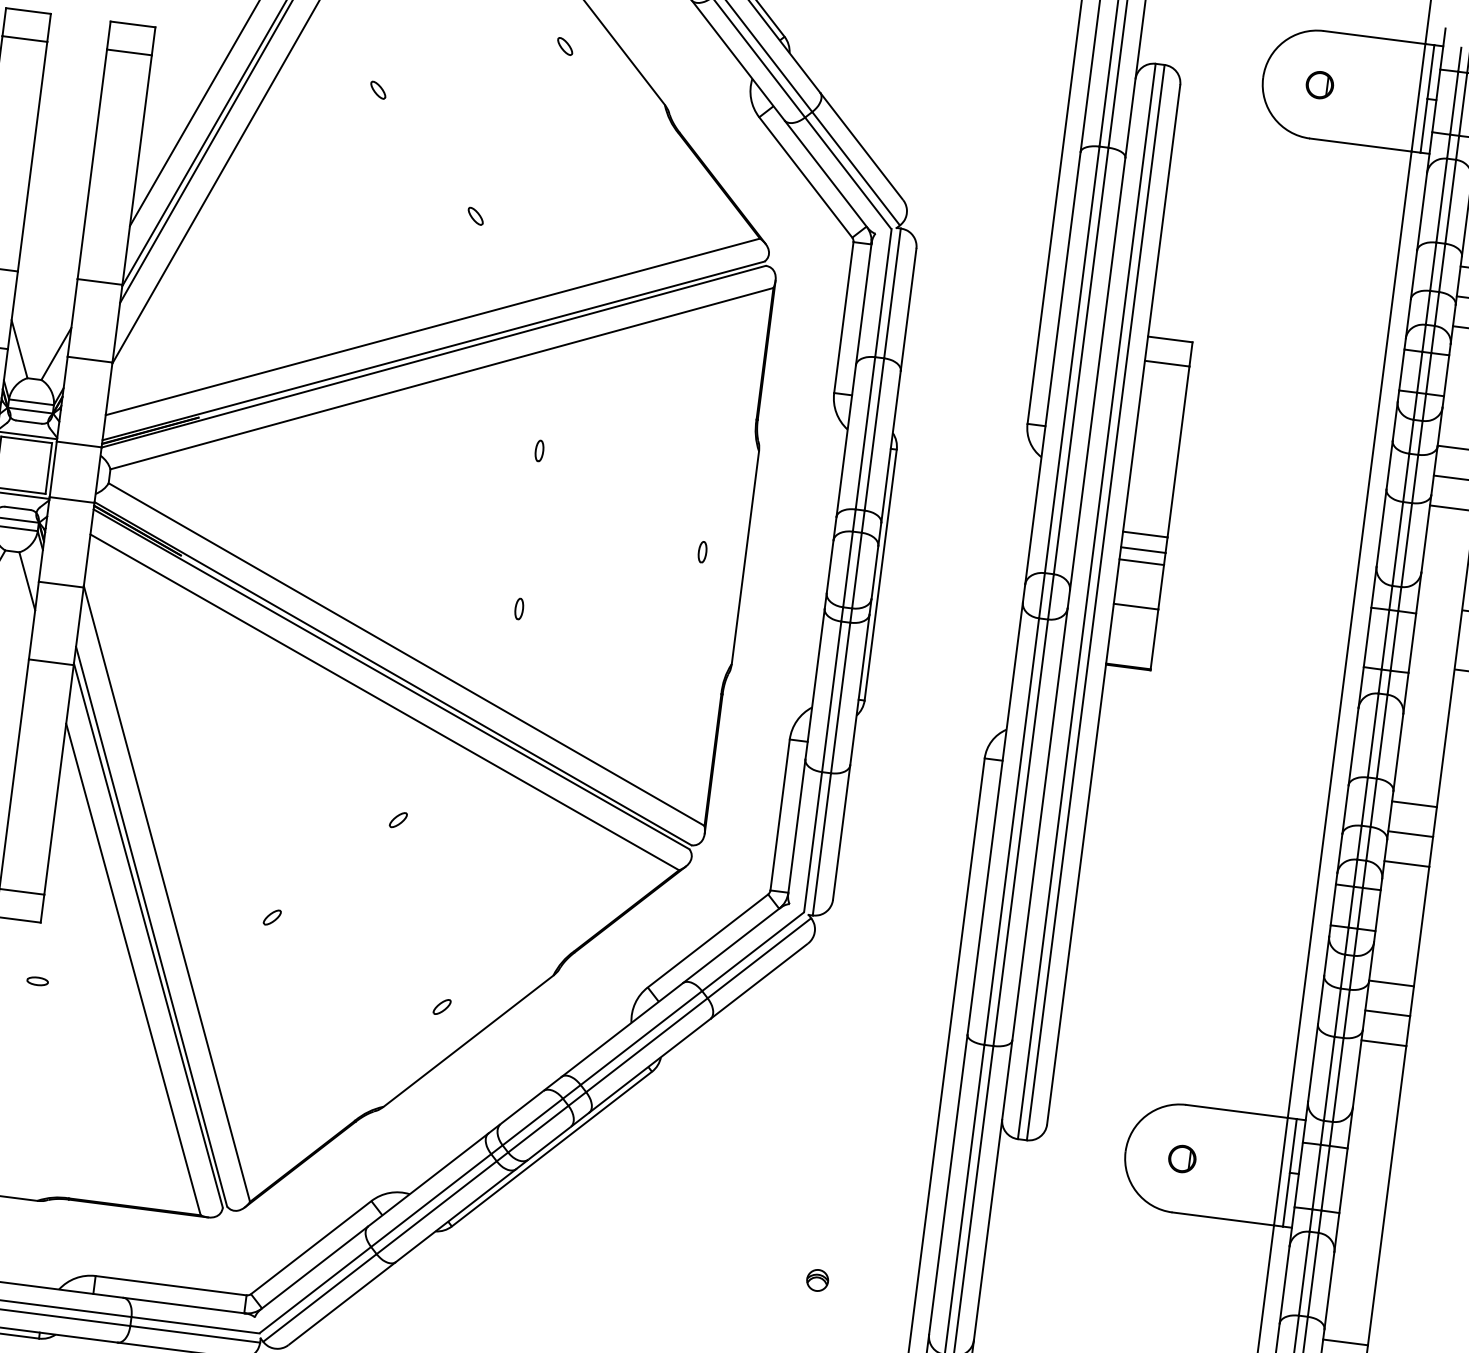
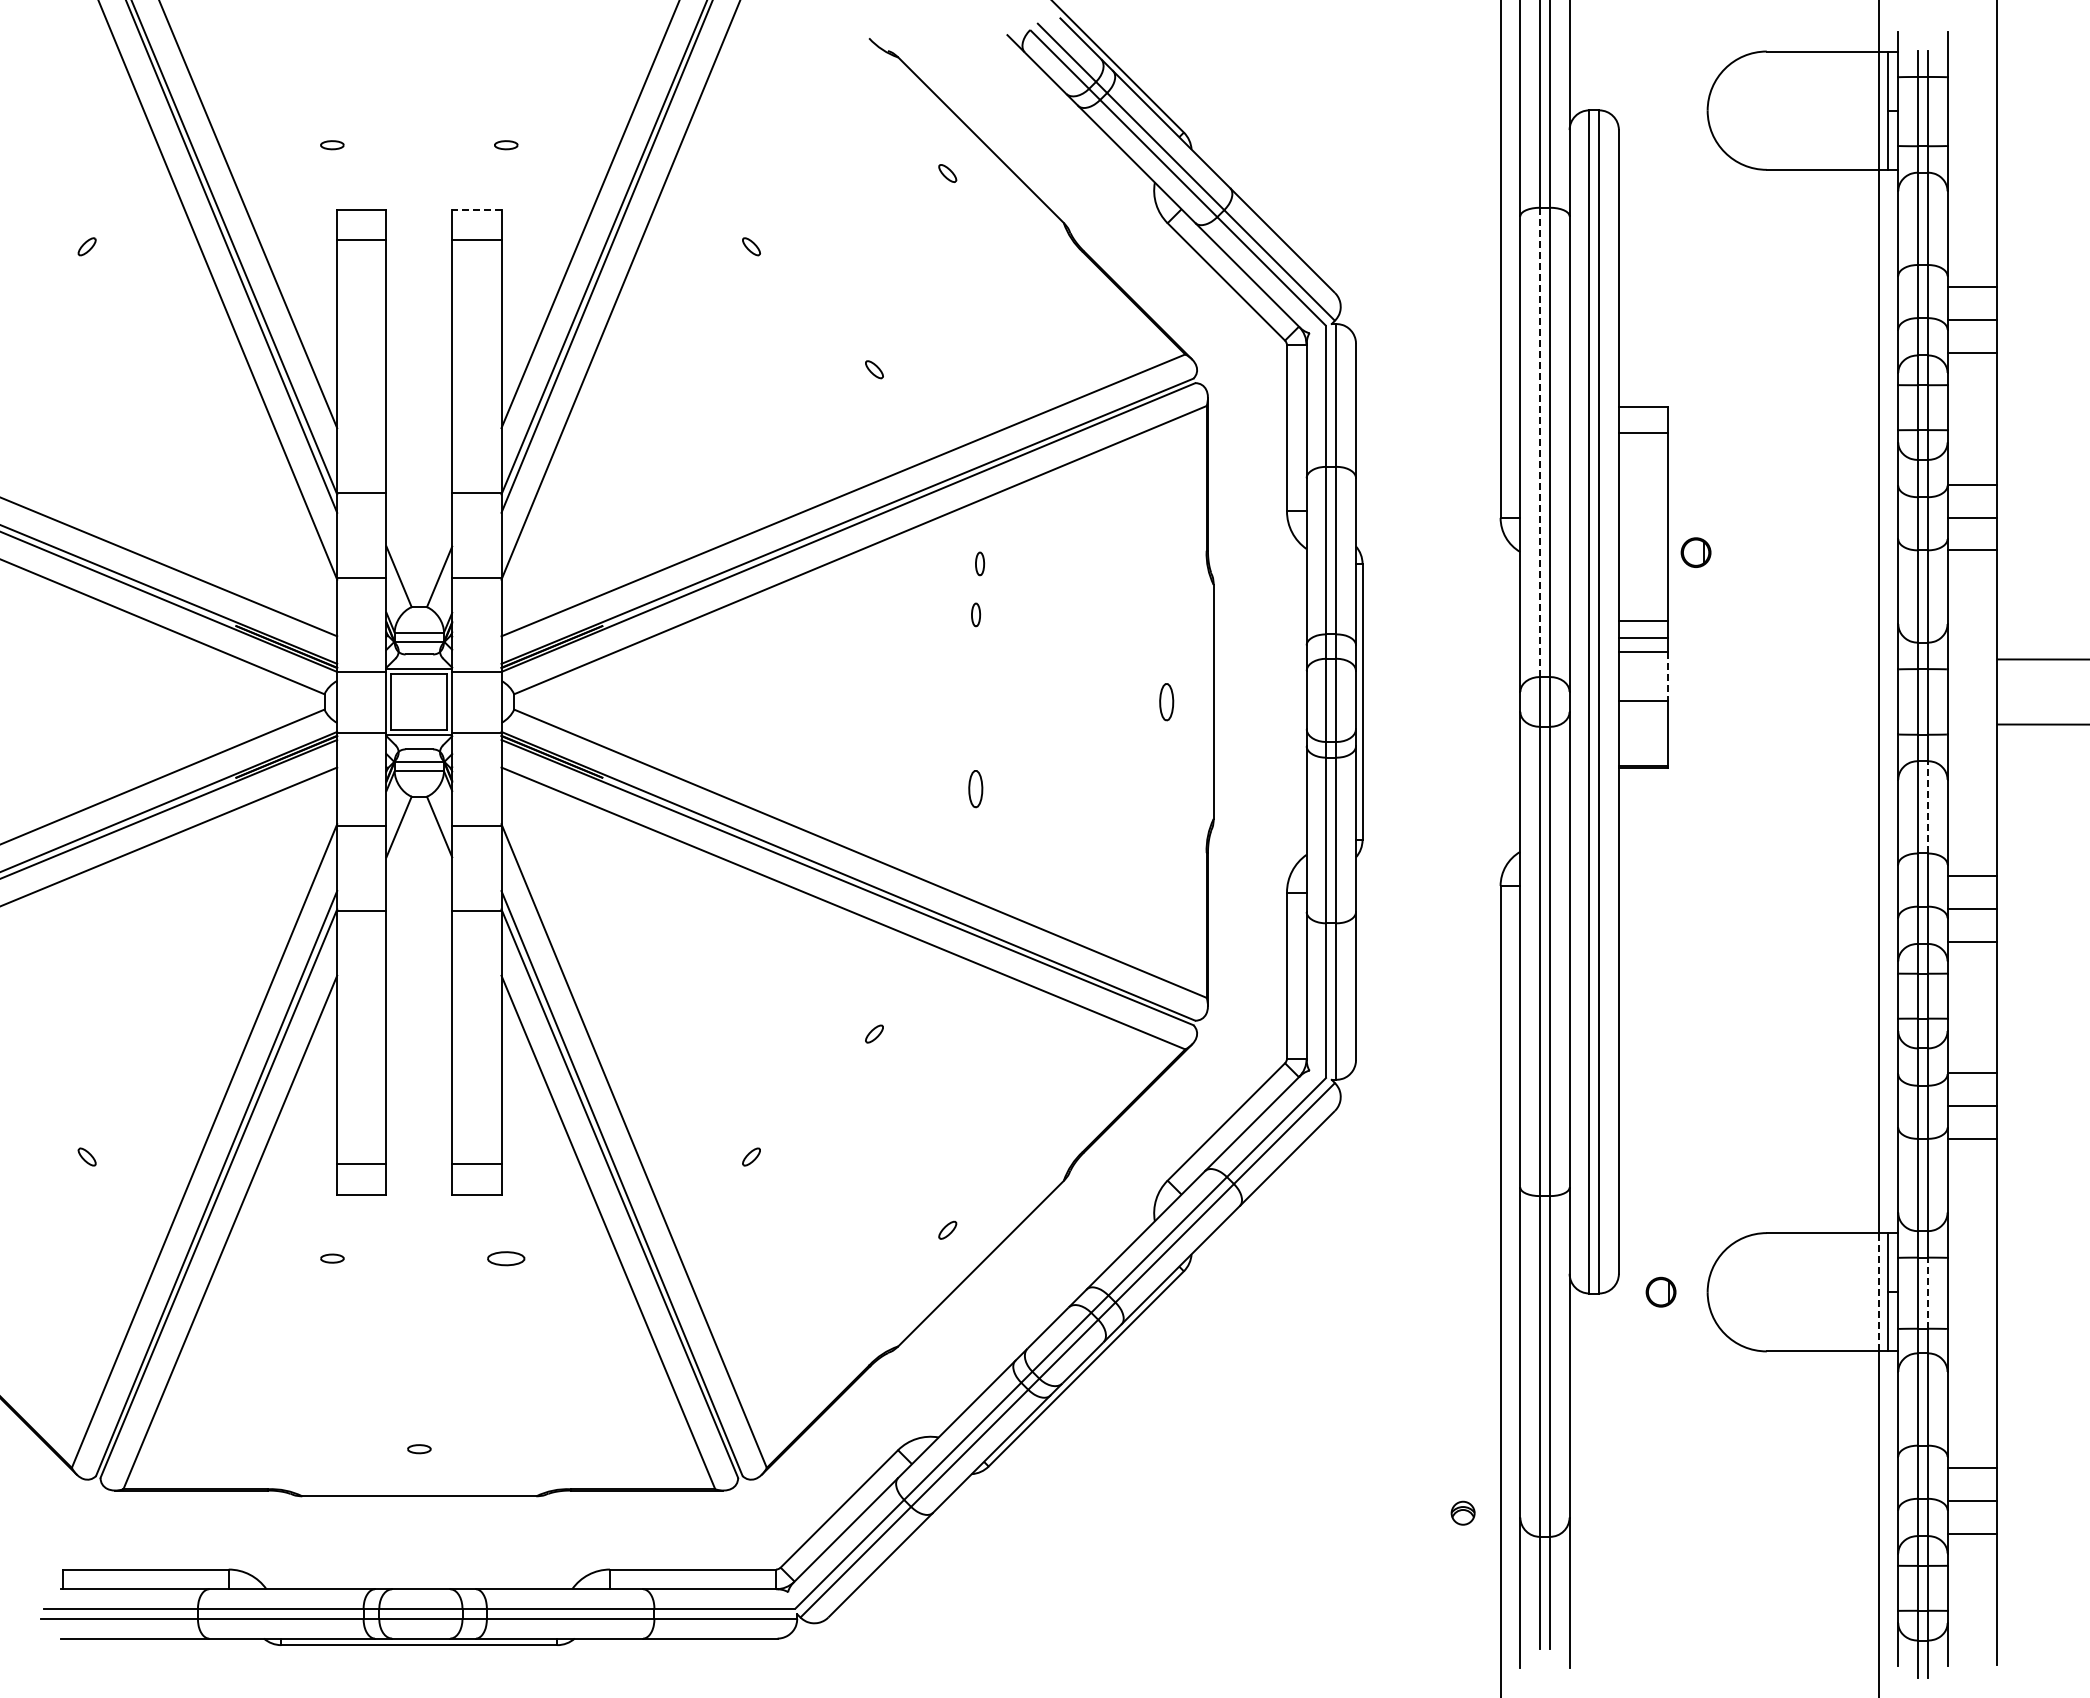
line: (132, 24) -> (476, 209), solid -> dashed
part: (1319, 84) -> (1695, 552), moved
line: (1072, 360) -> (1540, 442), solid -> dashed
part: (549, 404) -> (980, 563), added
part: (702, 551) -> (1166, 701), size x1.6
line: (1160, 587) -> (1667, 676), solid -> dashed
part: (519, 608) -> (976, 788), size x1.6
line: (1381, 735) -> (1927, 806), solid -> dashed
part: (37, 981) -> (506, 1258), size x1.6
part: (1181, 1158) -> (1660, 1291), moved
line: (1280, 1170) -> (1878, 1291), solid -> dashed
line: (1325, 1178) -> (1927, 1293), solid -> dashed
part: (817, 1279) -> (1462, 1512), moved

